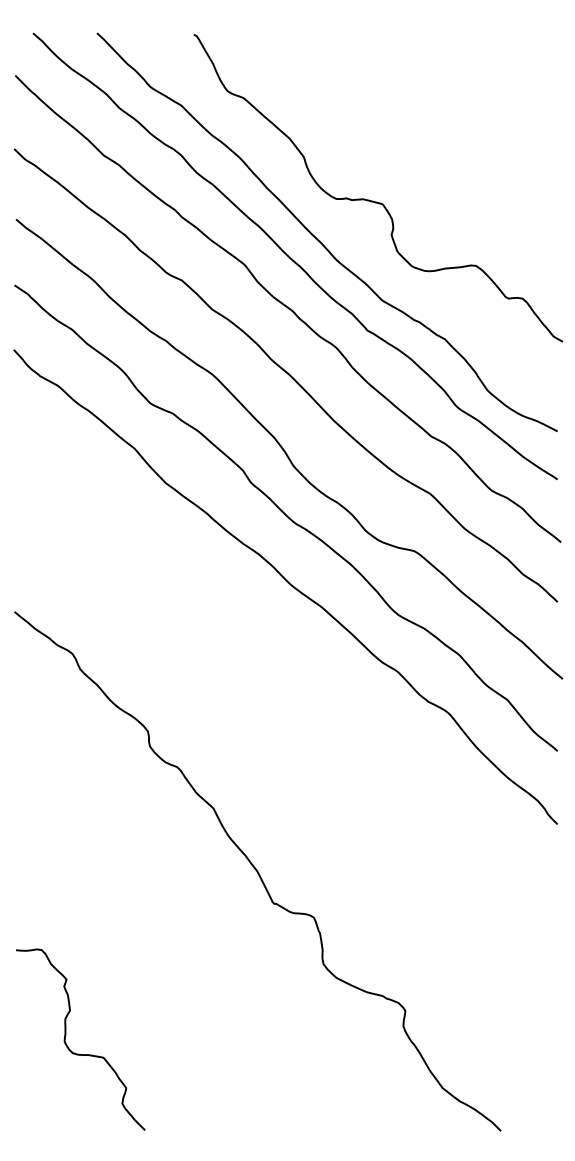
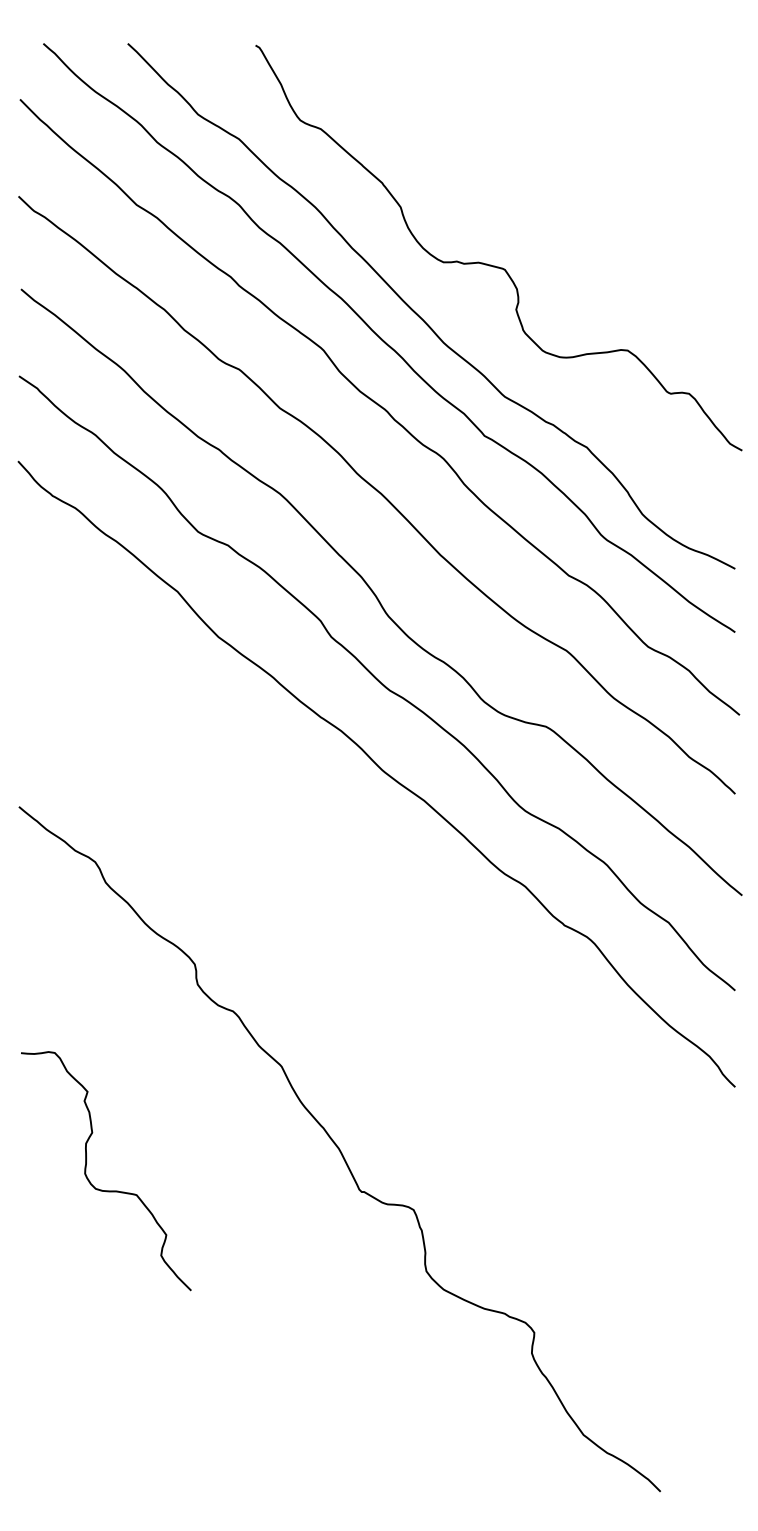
curve: (69, 1048) -> (91, 1182), moved

